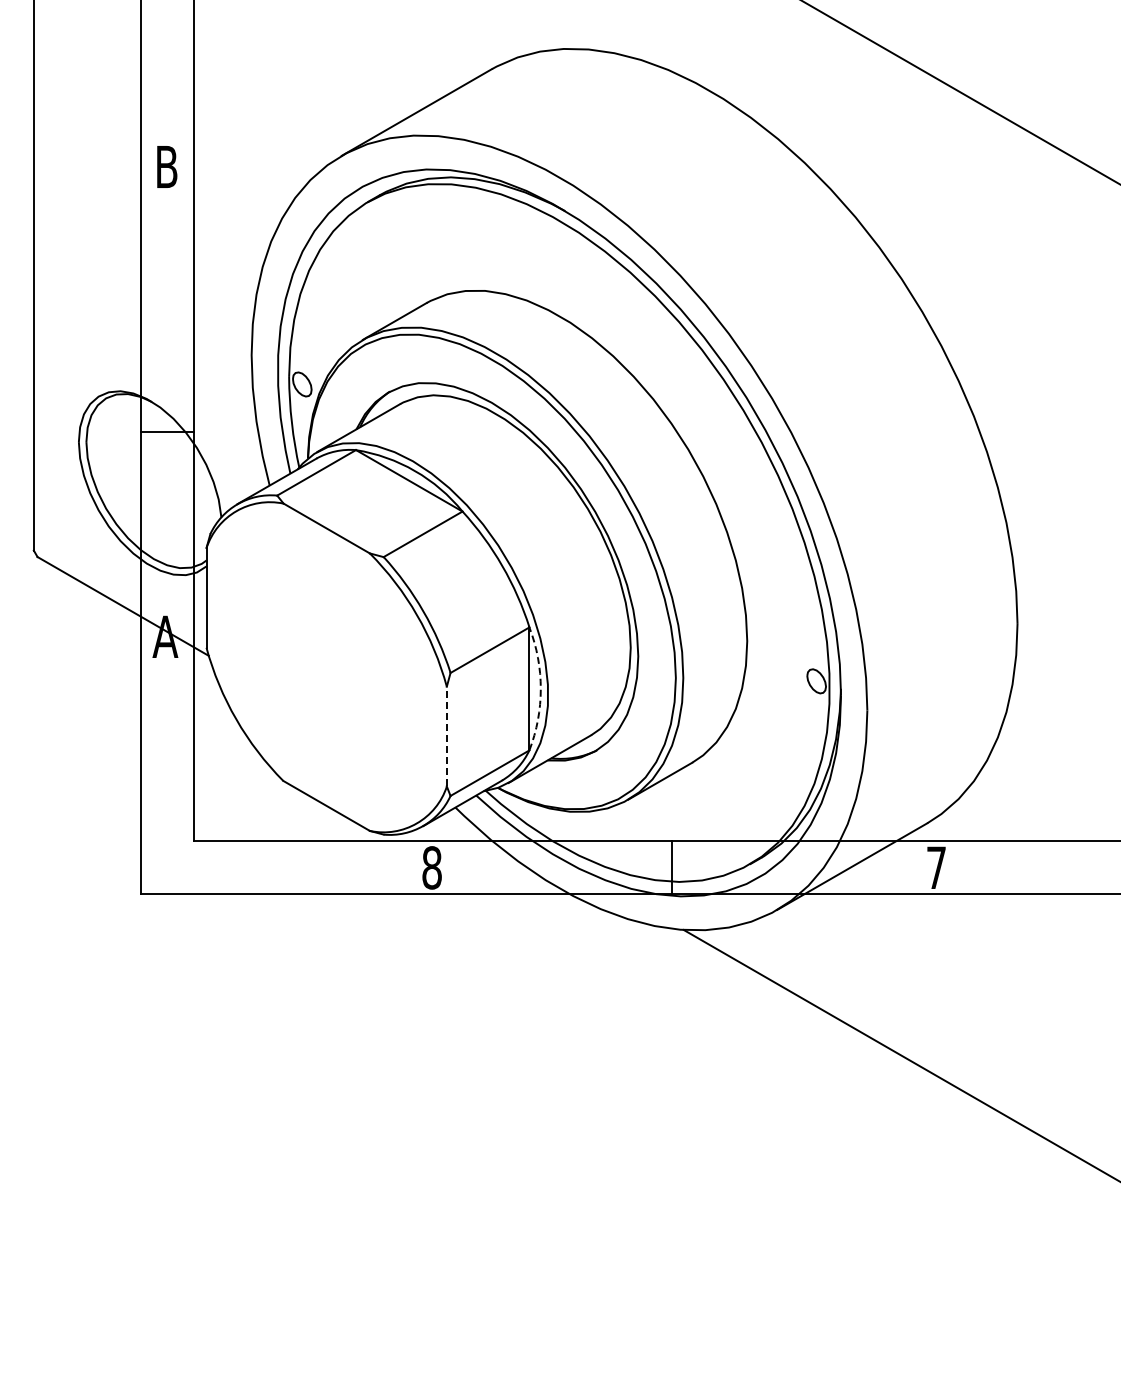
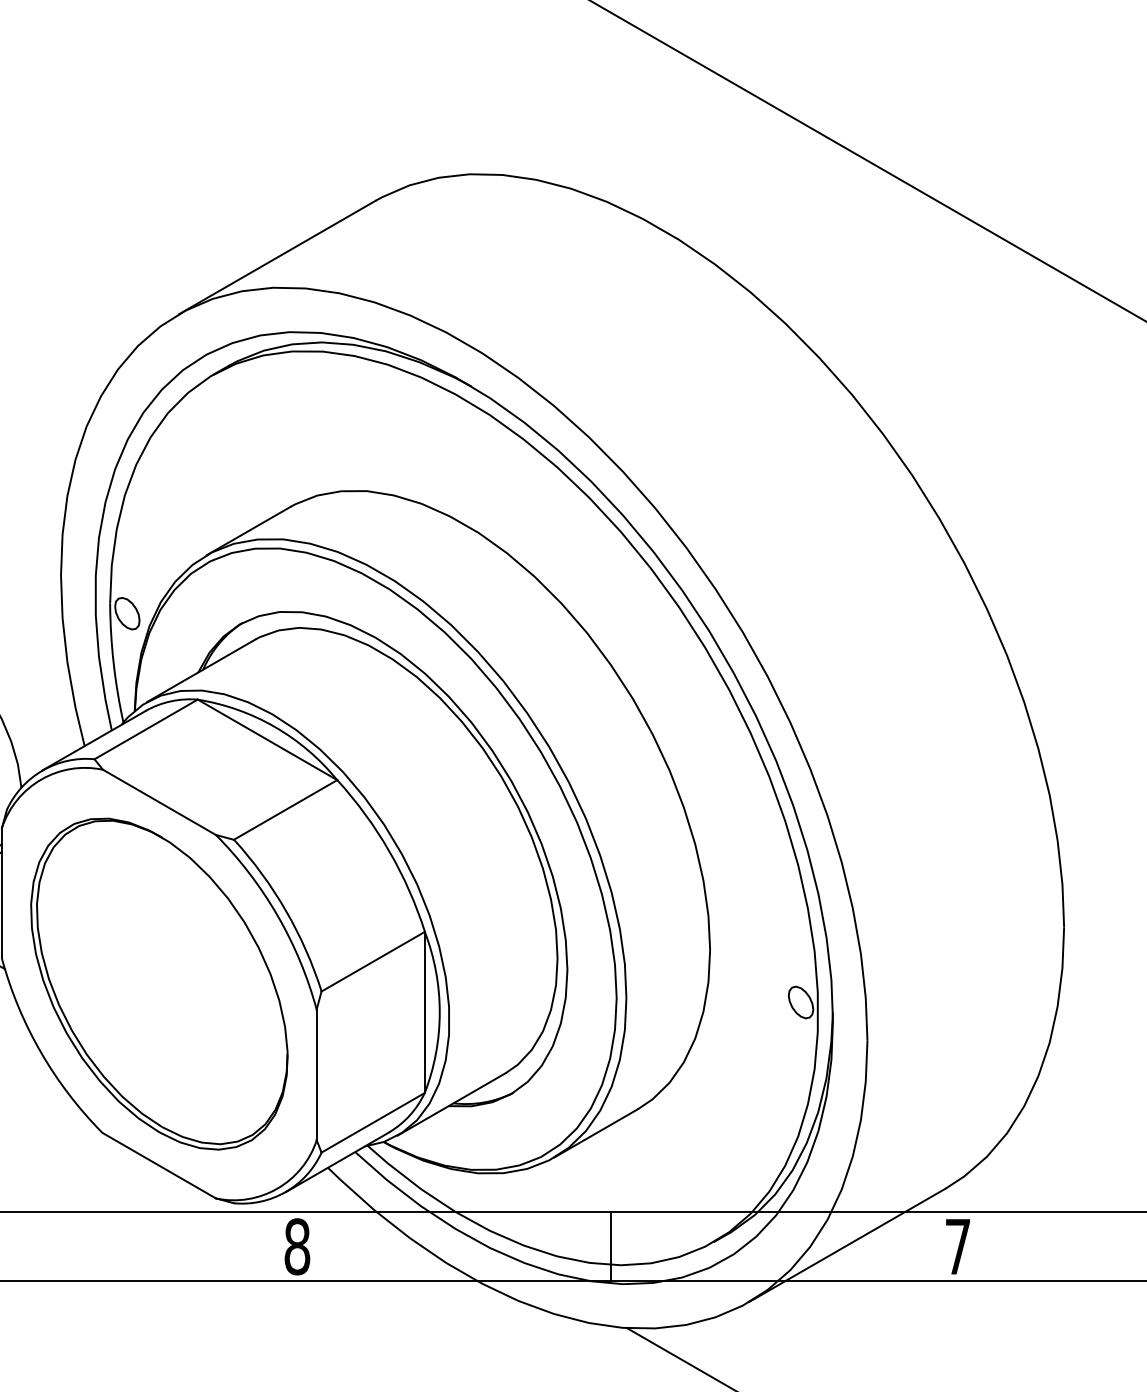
part: (326, 667) -> (159, 984), added
arc: (540, 688) -> (439, 1011), dashed -> solid
line: (446, 736) -> (316, 1074), dashed -> solid

